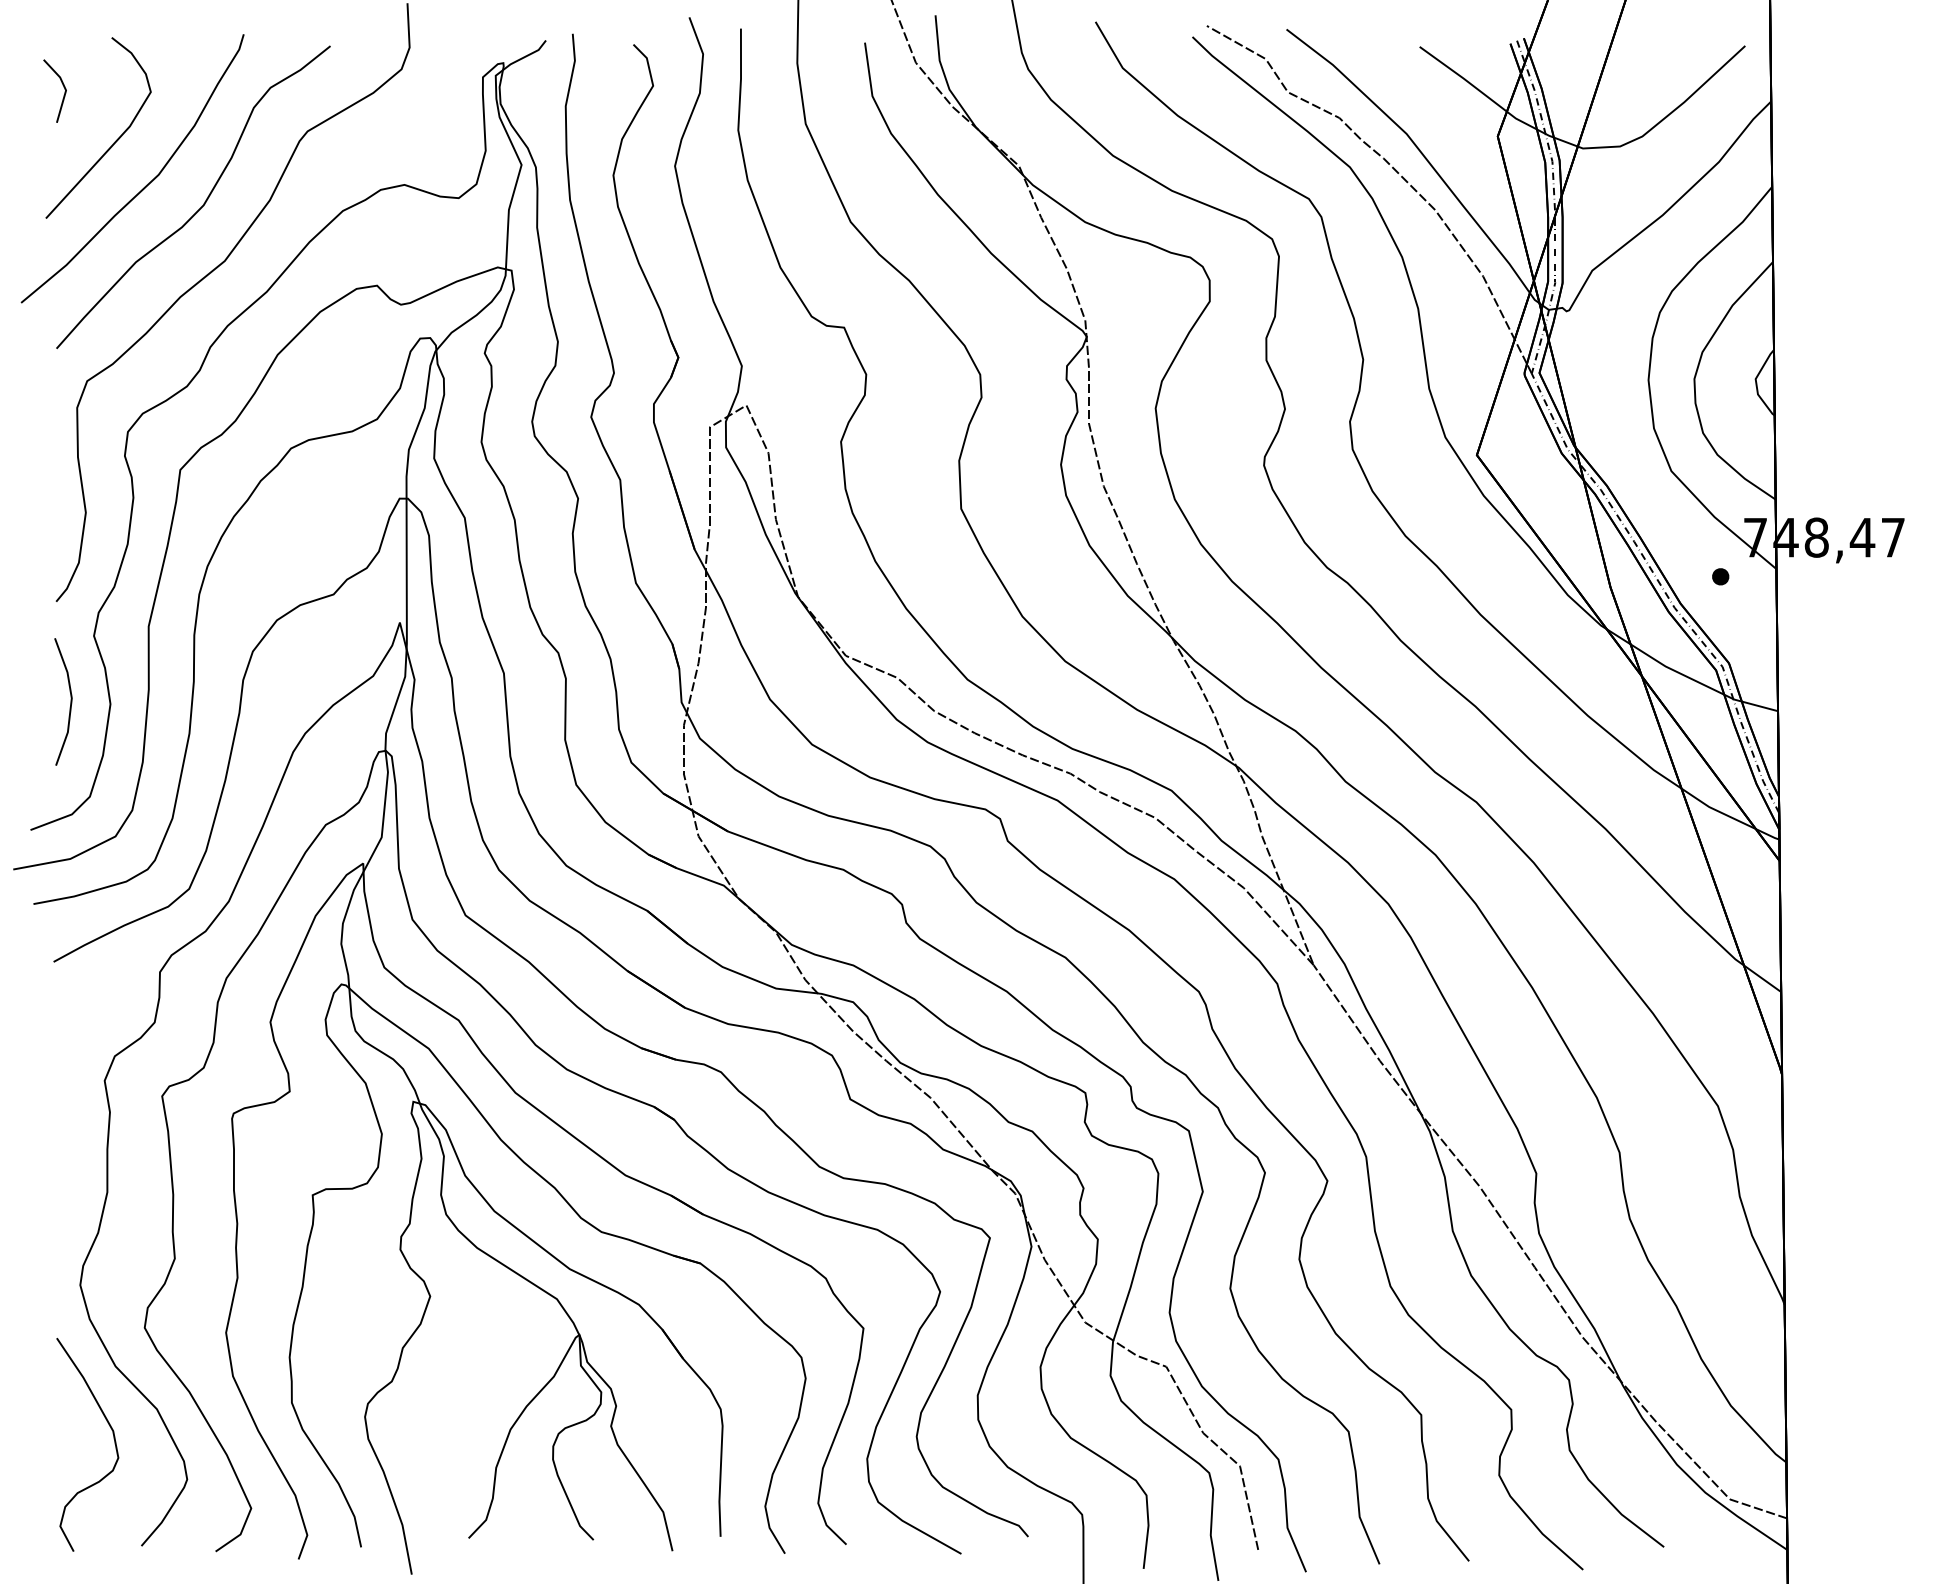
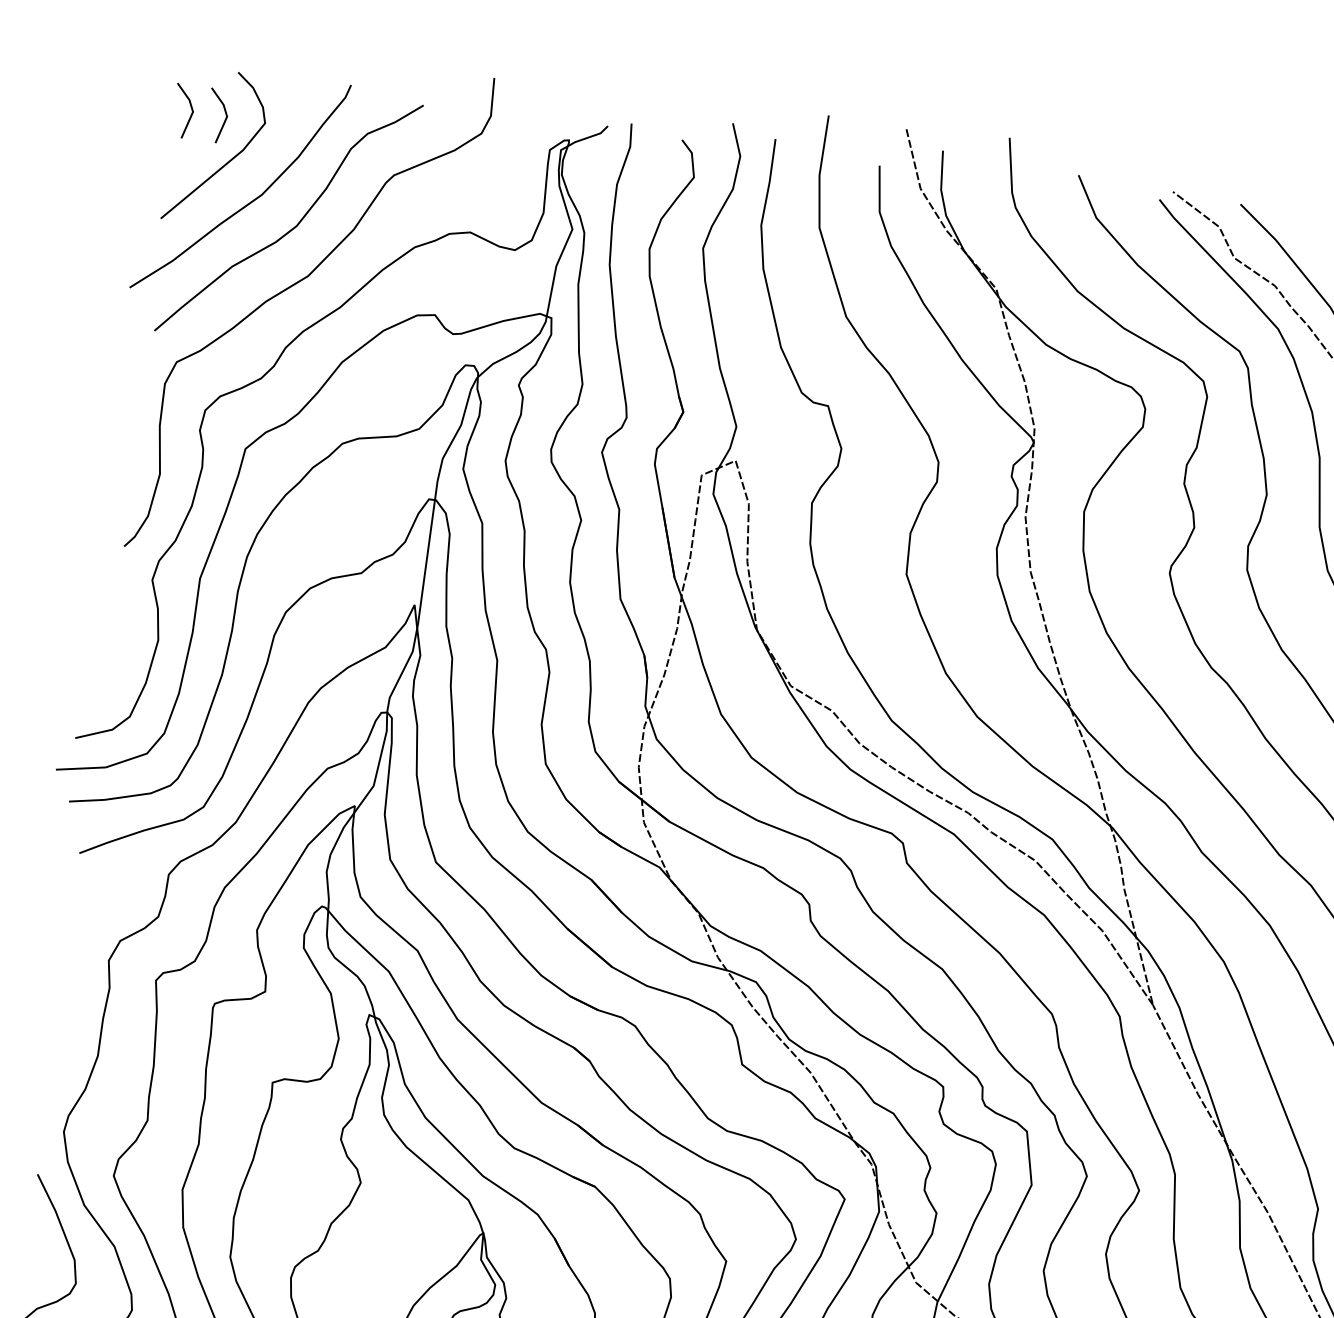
line: (102, 85) -> (224, 112), added
line: (70, 701) -> (124, 633), removed

